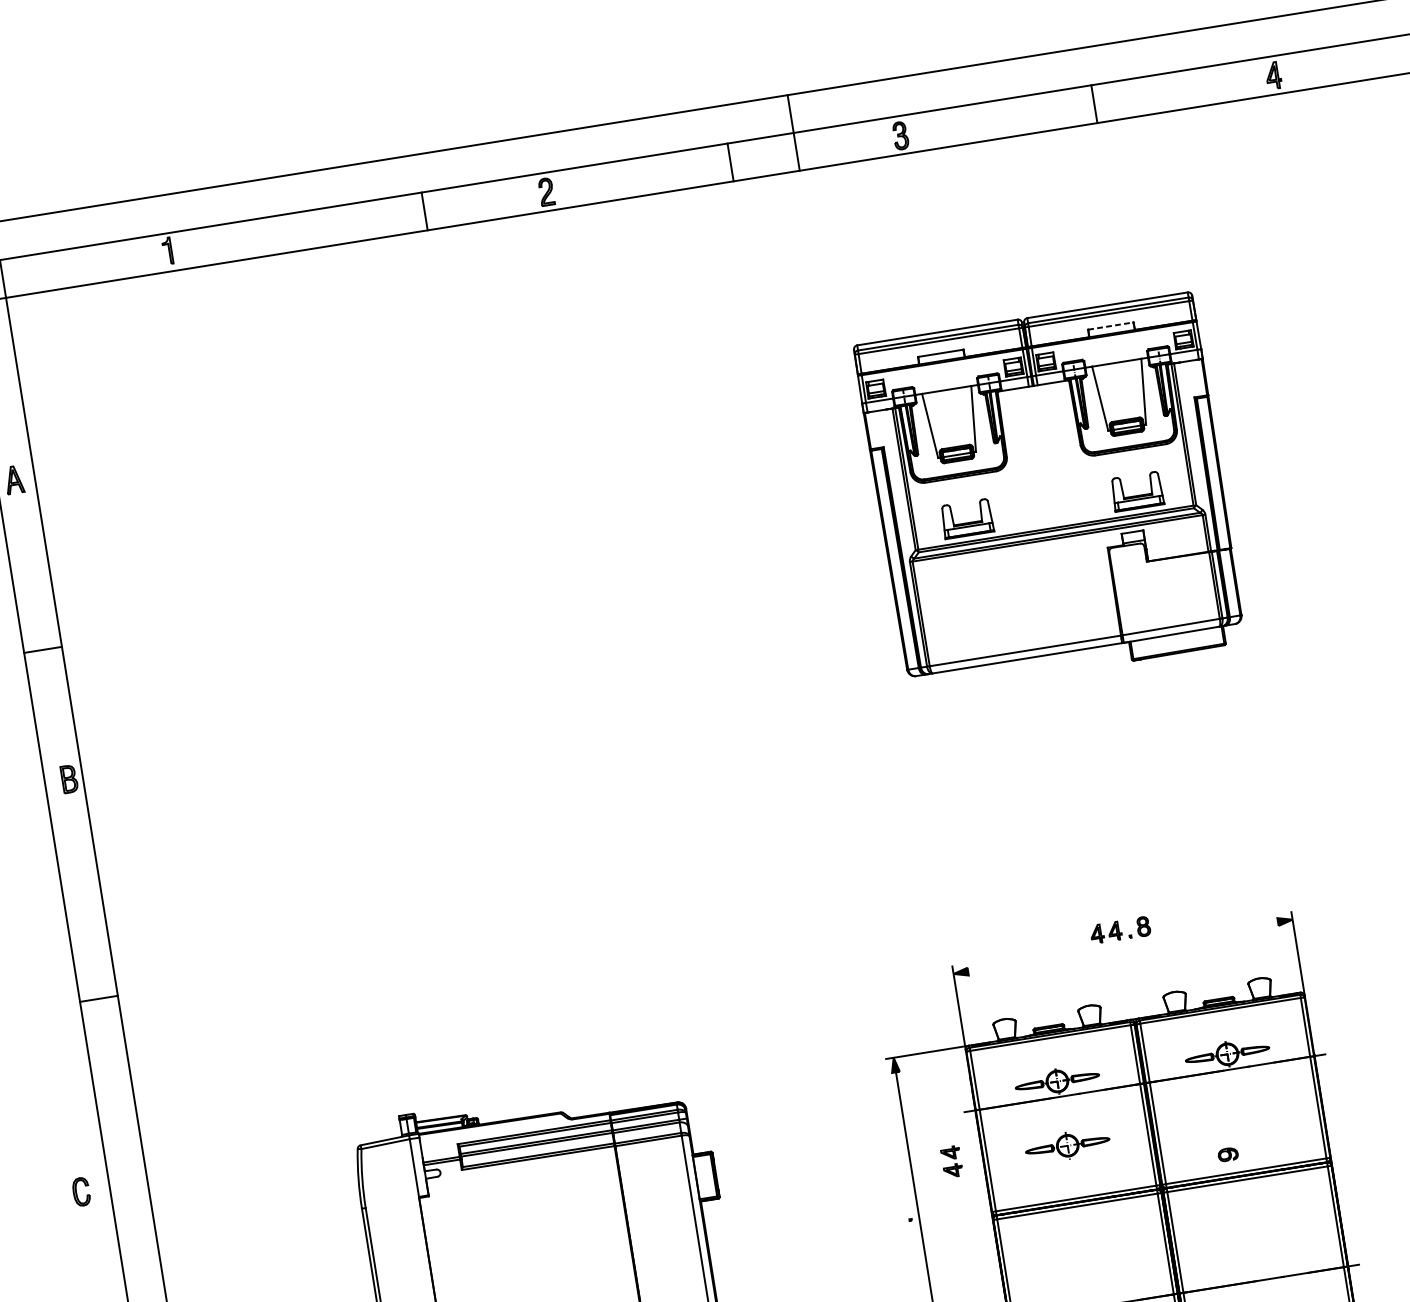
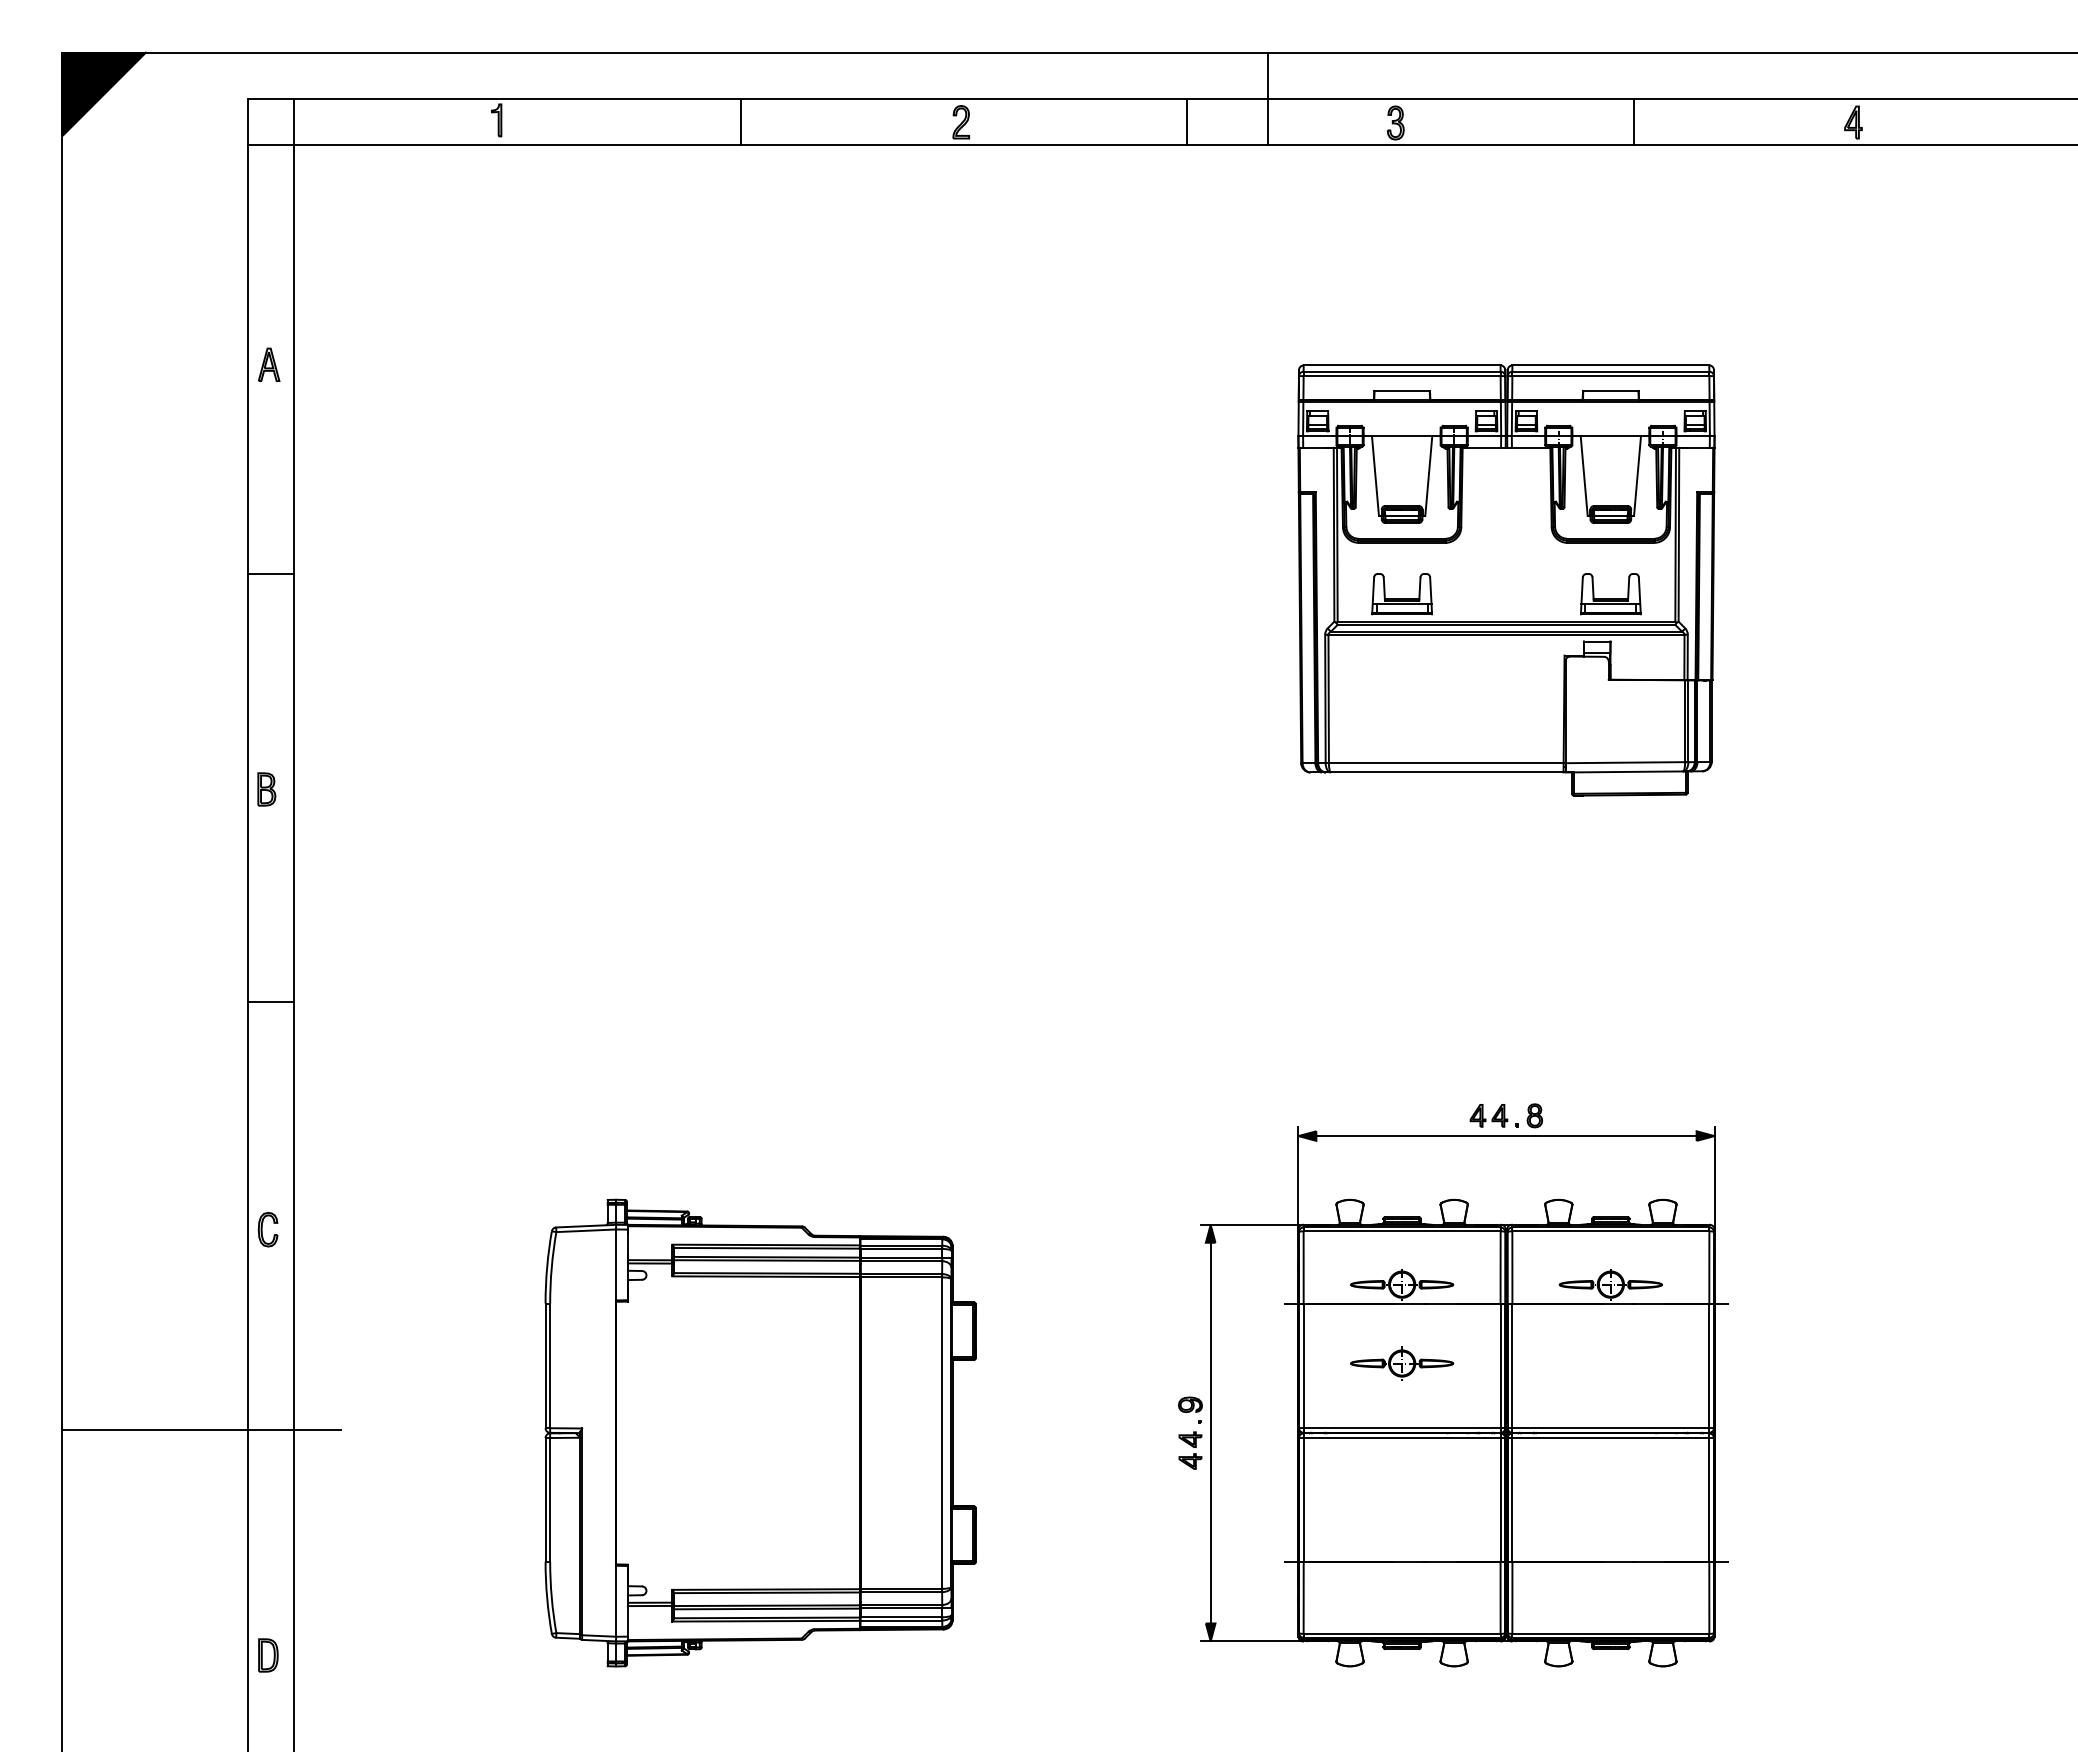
line: (424, 211) -> (740, 122), moved
line: (1110, 325) -> (1610, 390), dashed -> solid
part: (69, 779) -> (266, 789), moved
line: (1123, 947) -> (1506, 1136), added
part: (1228, 1154) -> (1190, 1404), moved
part: (951, 1161) -> (1190, 1450), moved
part: (80, 1191) -> (267, 1229), moved

